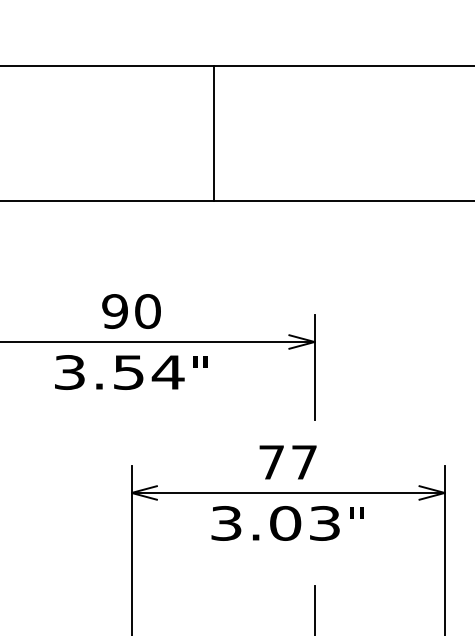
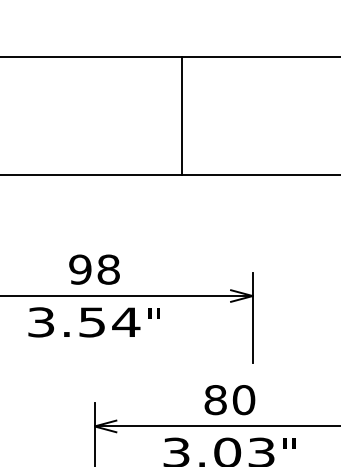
line: (213, 133) -> (181, 115), moved
text: (147, 311) -> (108, 269), 90 -> 98
text: (288, 462) -> (230, 400), 77 -> 80

